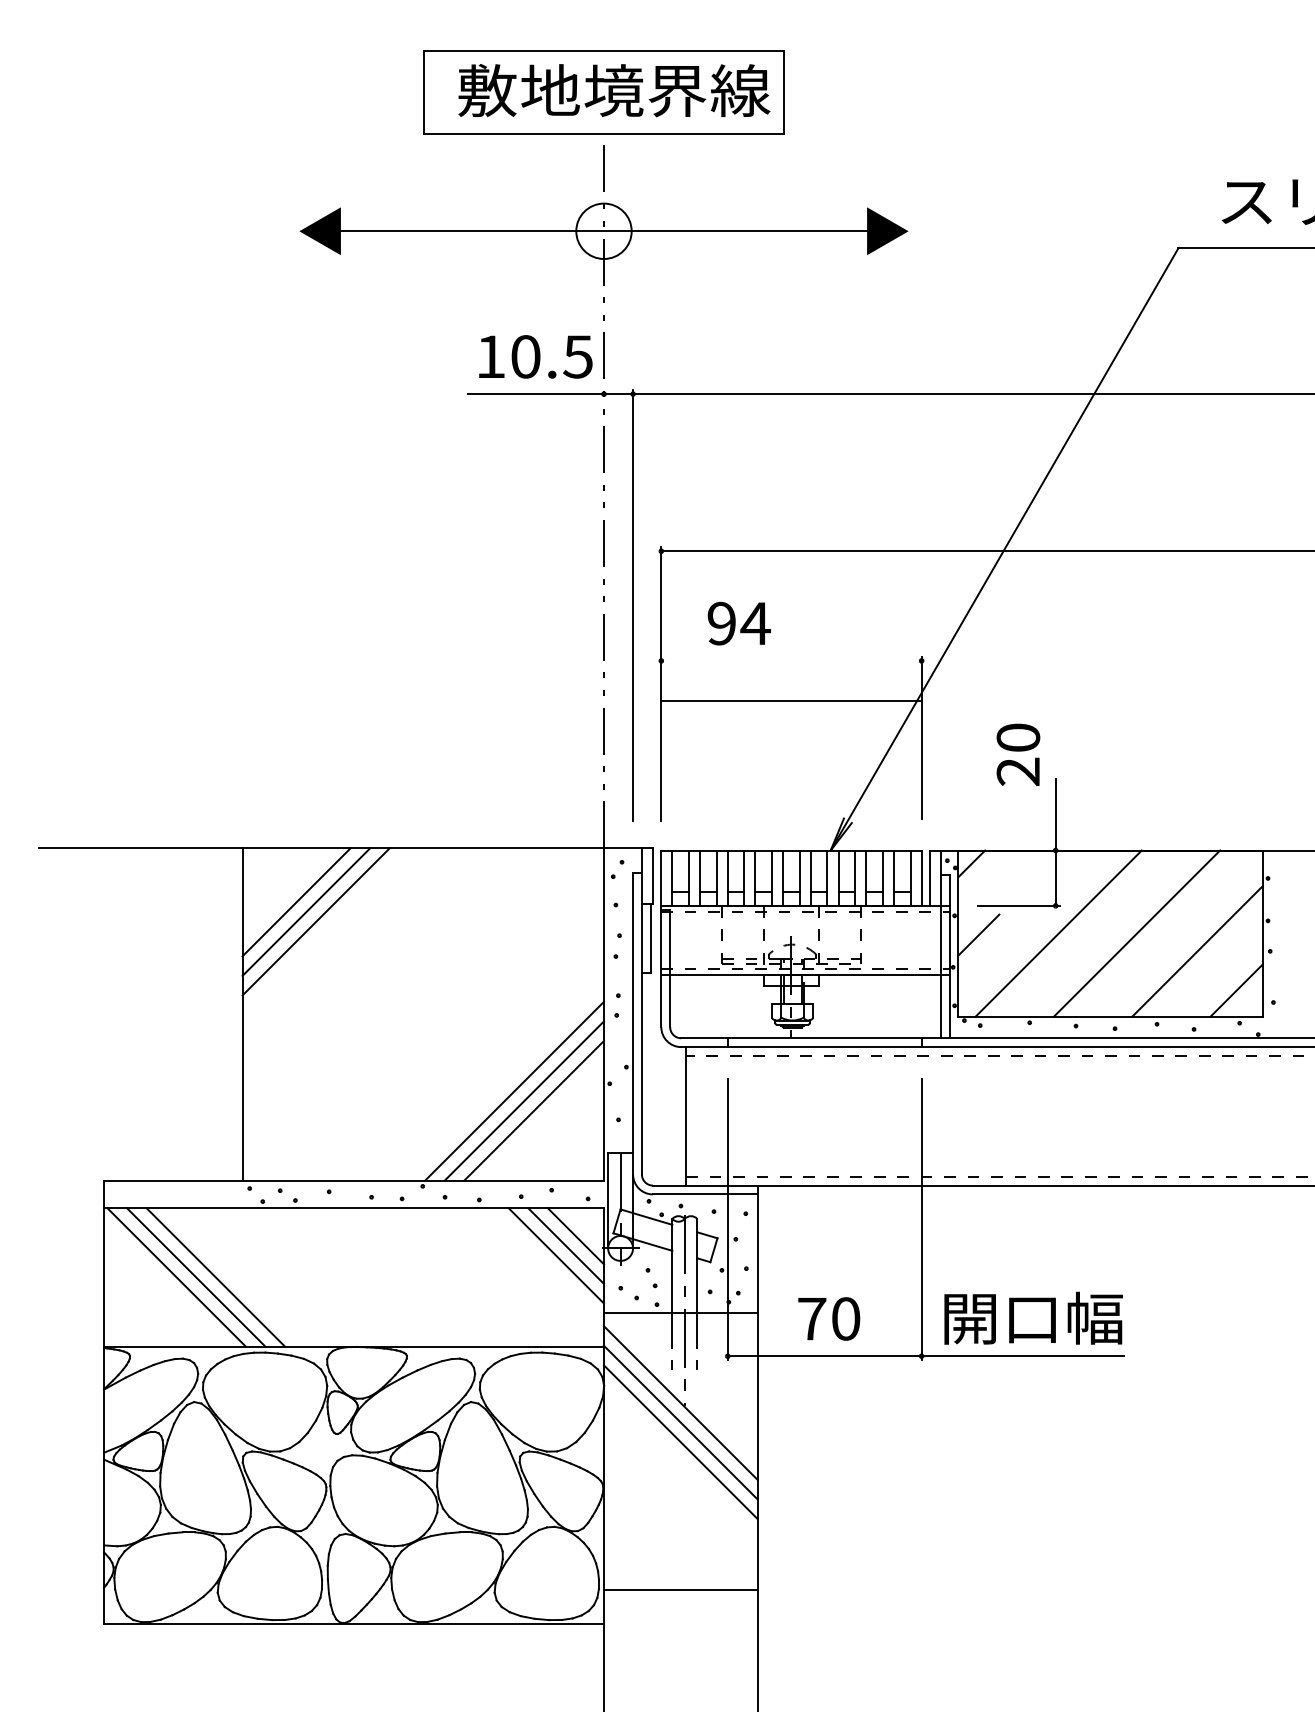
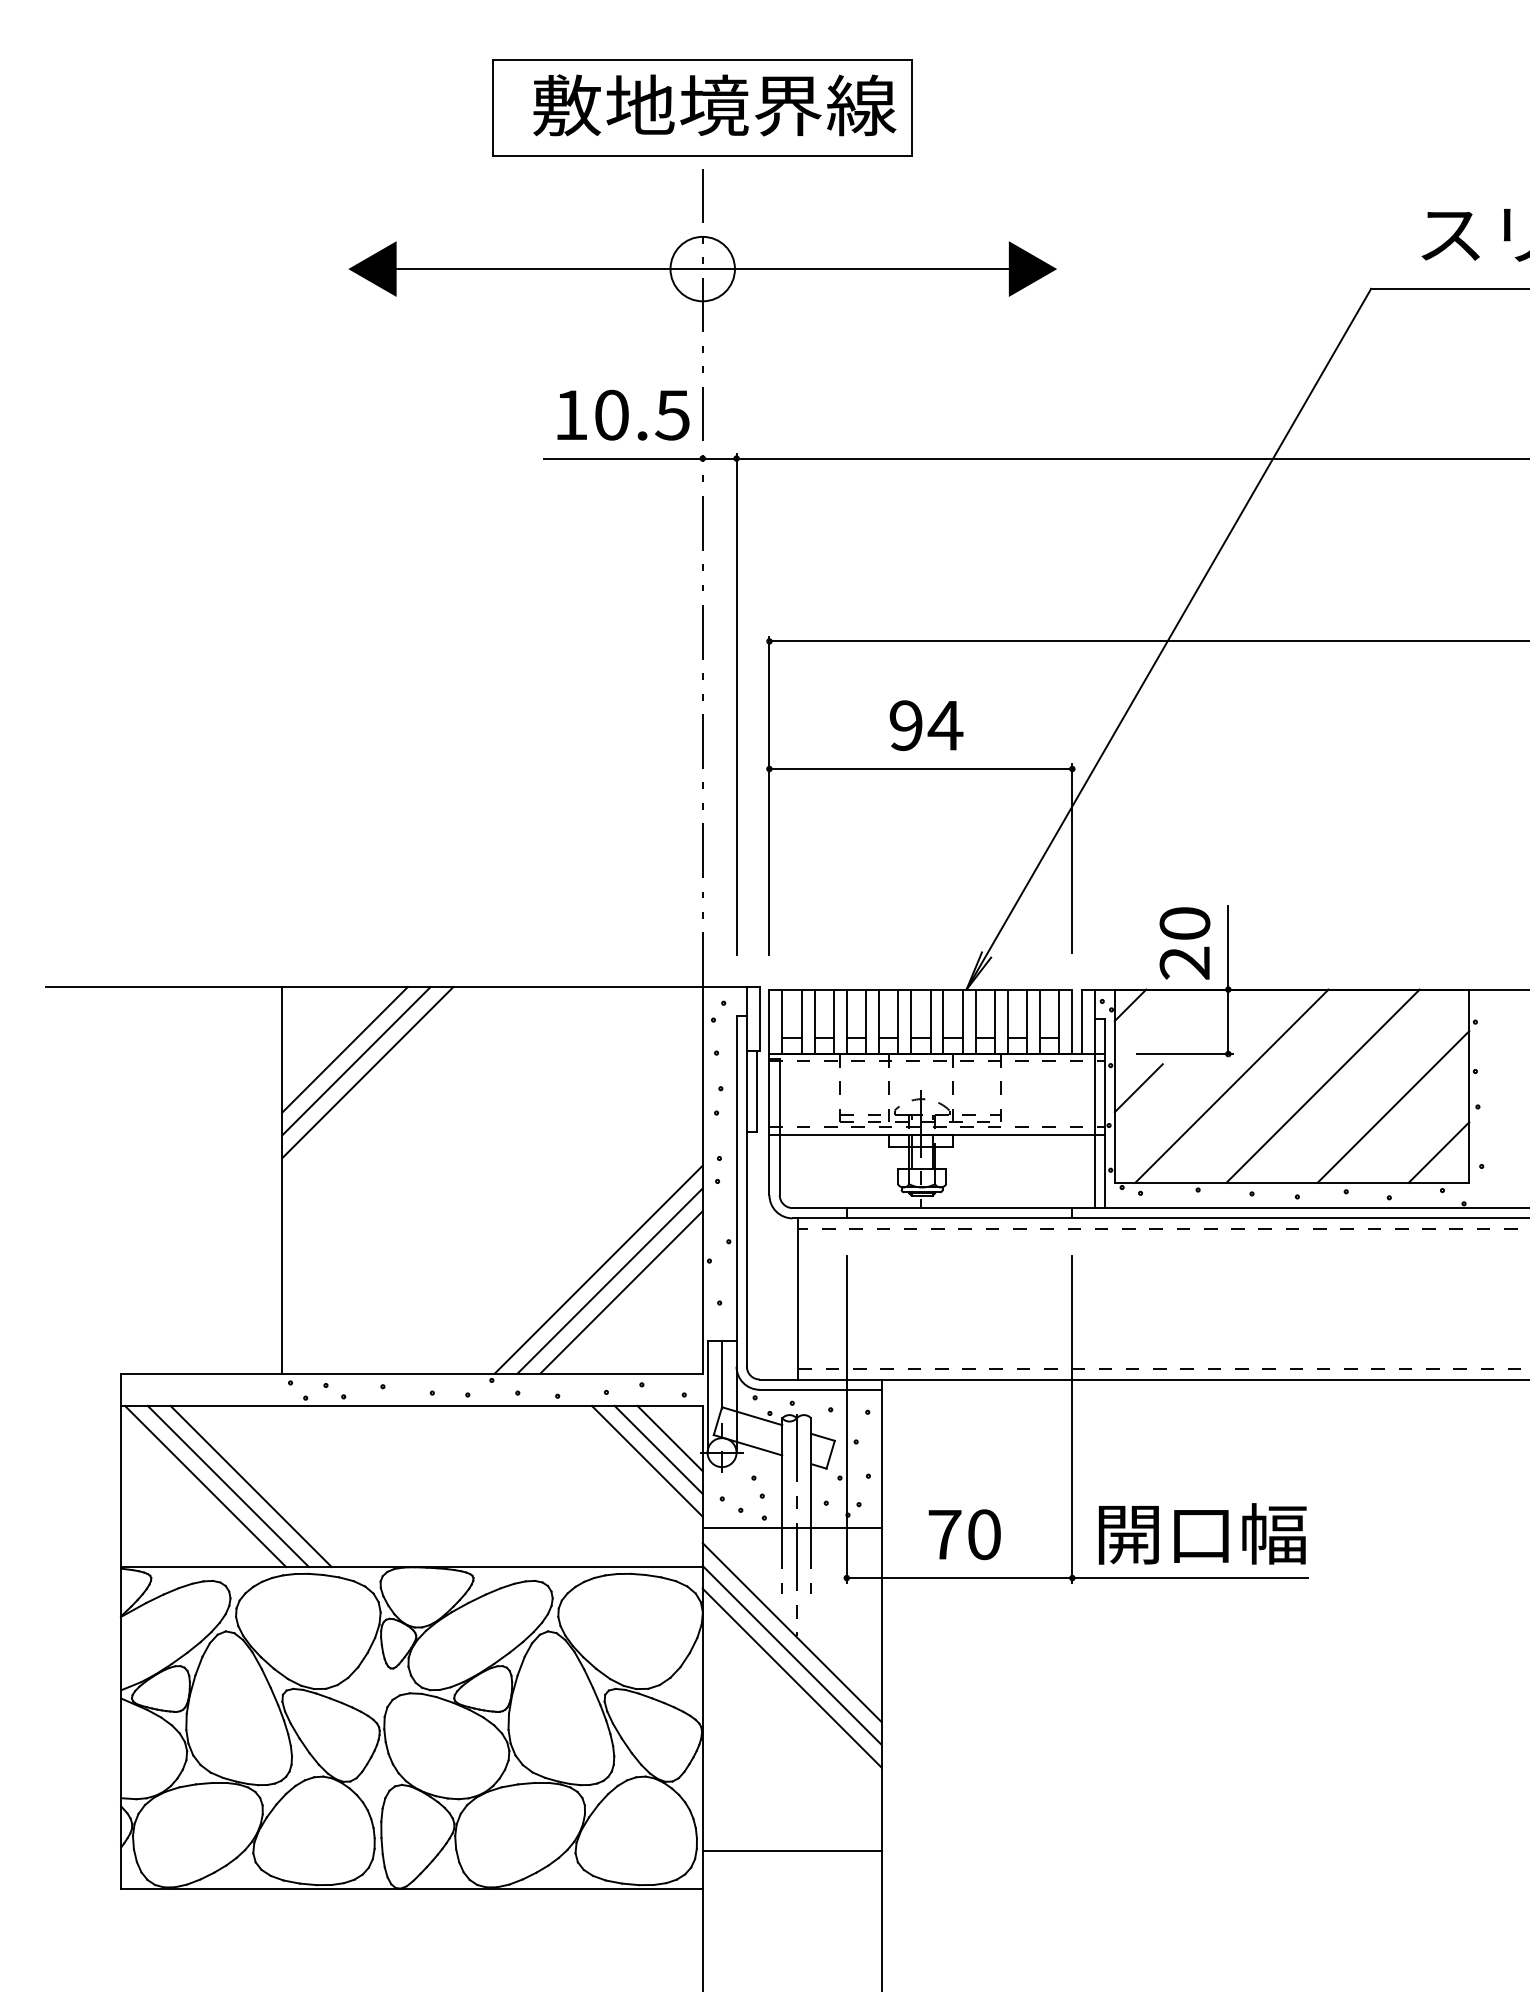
text: (738, 623) -> (925, 725), moved
line: (791, 700) -> (920, 768), moved
text: (1018, 754) -> (1185, 943), moved

